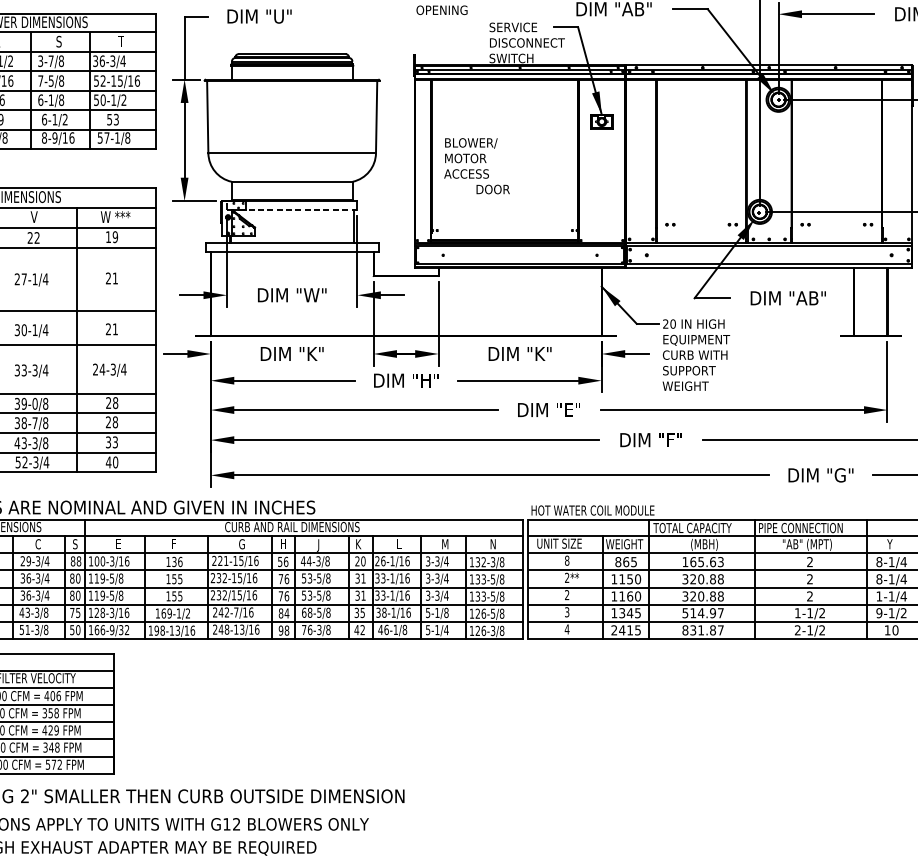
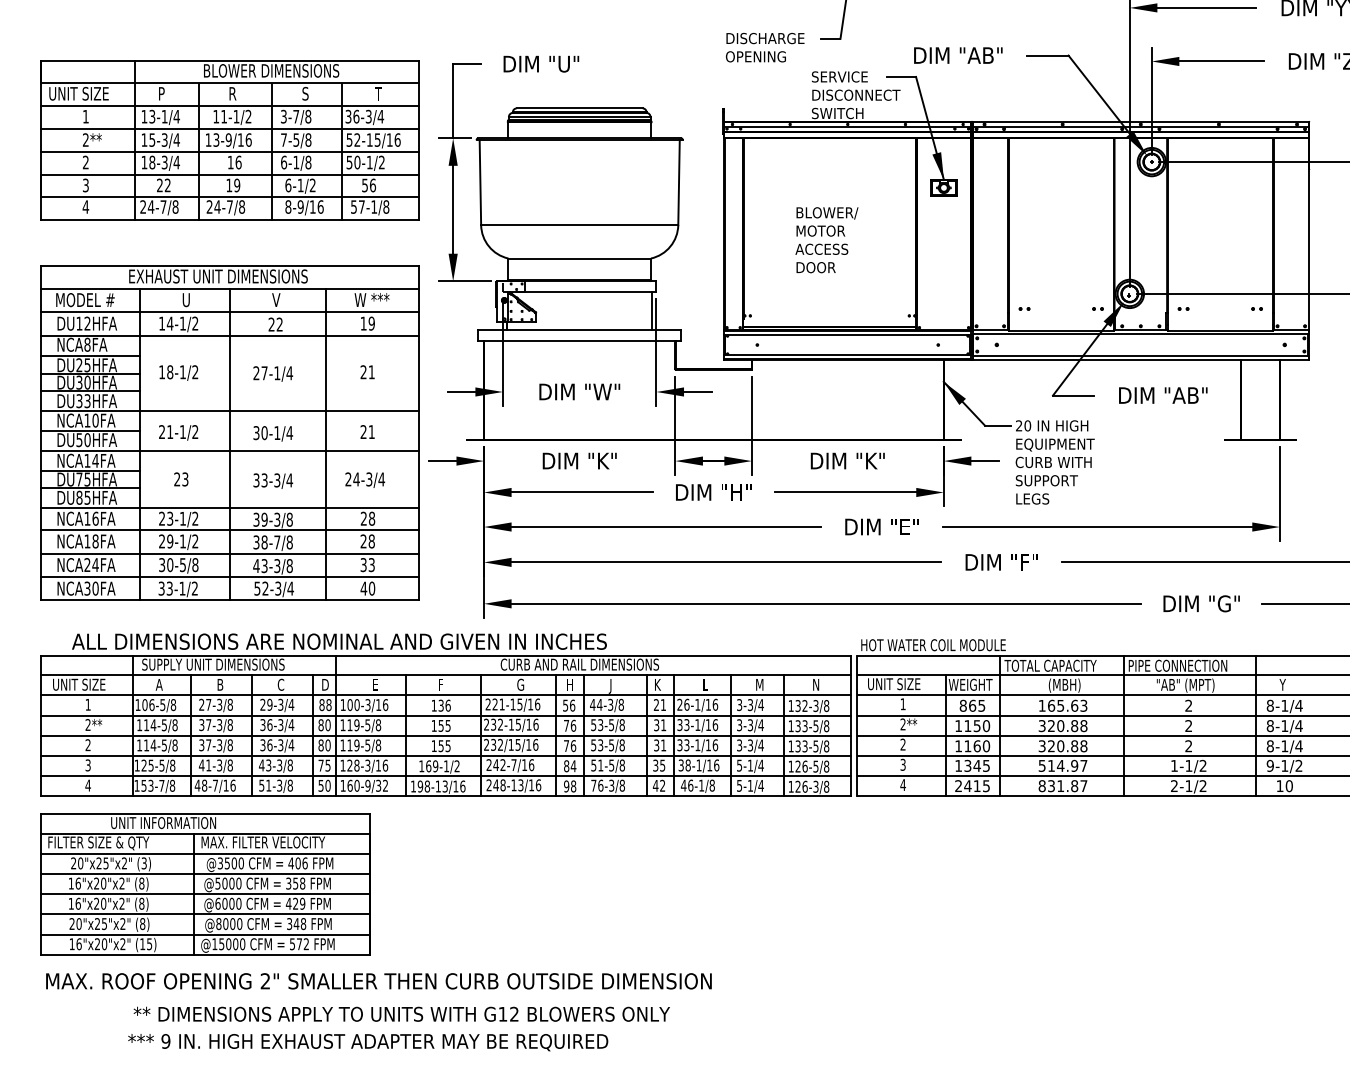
text: (116, 119) -> (373, 185), 53 -> 56
text: (470, 157) -> (826, 230), moved
line: (301, 210) -> (590, 292), dashed -> solid
text: (685, 385) -> (1042, 498), WEIGHT -> LEGS
text: (35, 403) -> (277, 519), 39-0/8 -> 39-3/8
text: (75, 543) -> (324, 684), S -> D
text: (566, 560) -> (902, 704), 8 -> 1
text: (363, 561) -> (663, 705), 20 -> 21
text: (878, 596) -> (1269, 746), 1-1/4 -> 8-1/4
text: (307, 612) -> (597, 765), 68-5/8 -> 51-5/8
text: (445, 612) -> (760, 765), 5-1/8 -> 5-1/4
text: (102, 629) -> (356, 785), 166-9/32 -> 160-9/32

